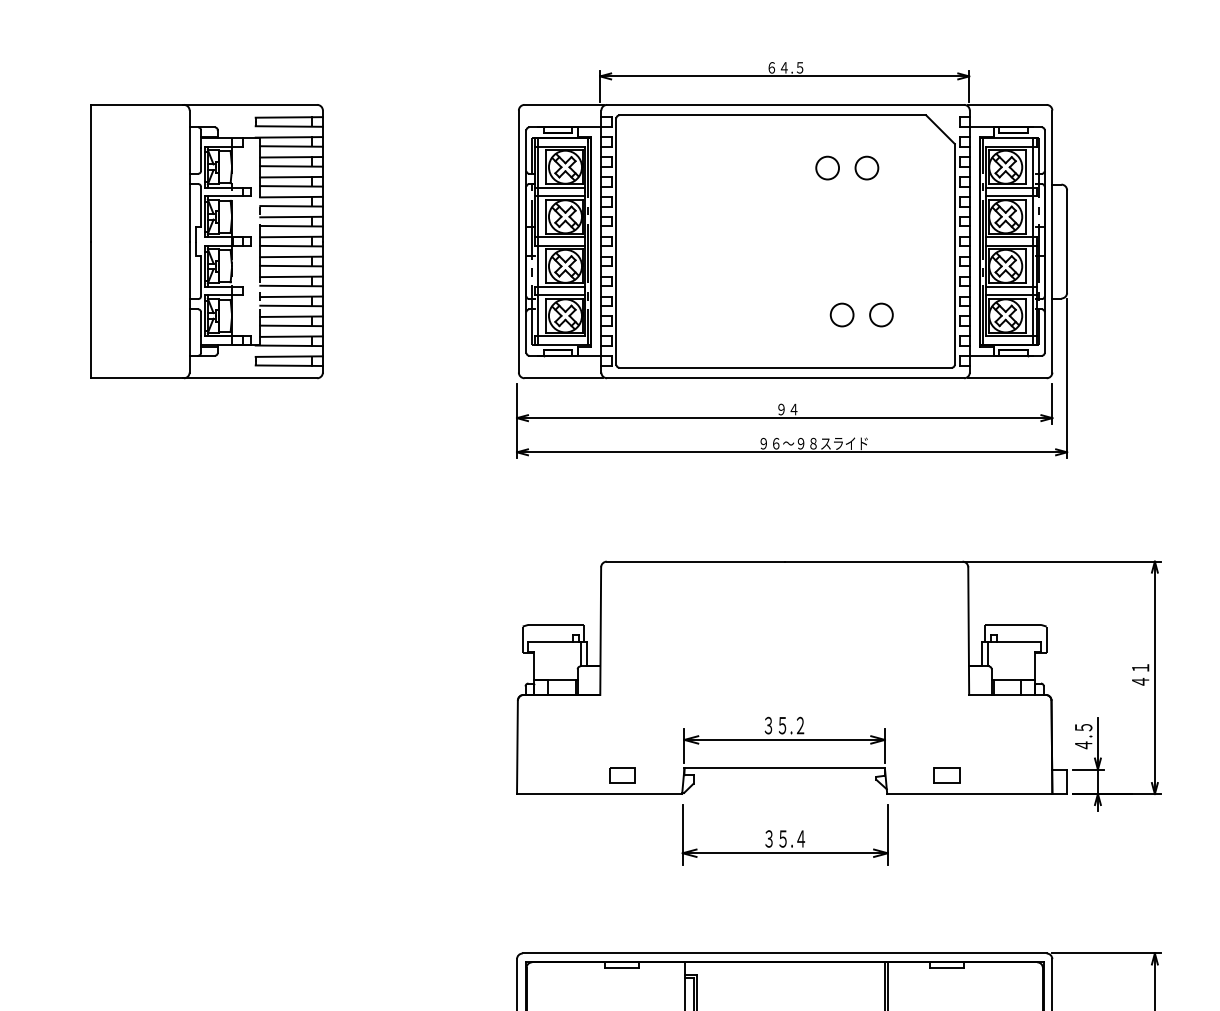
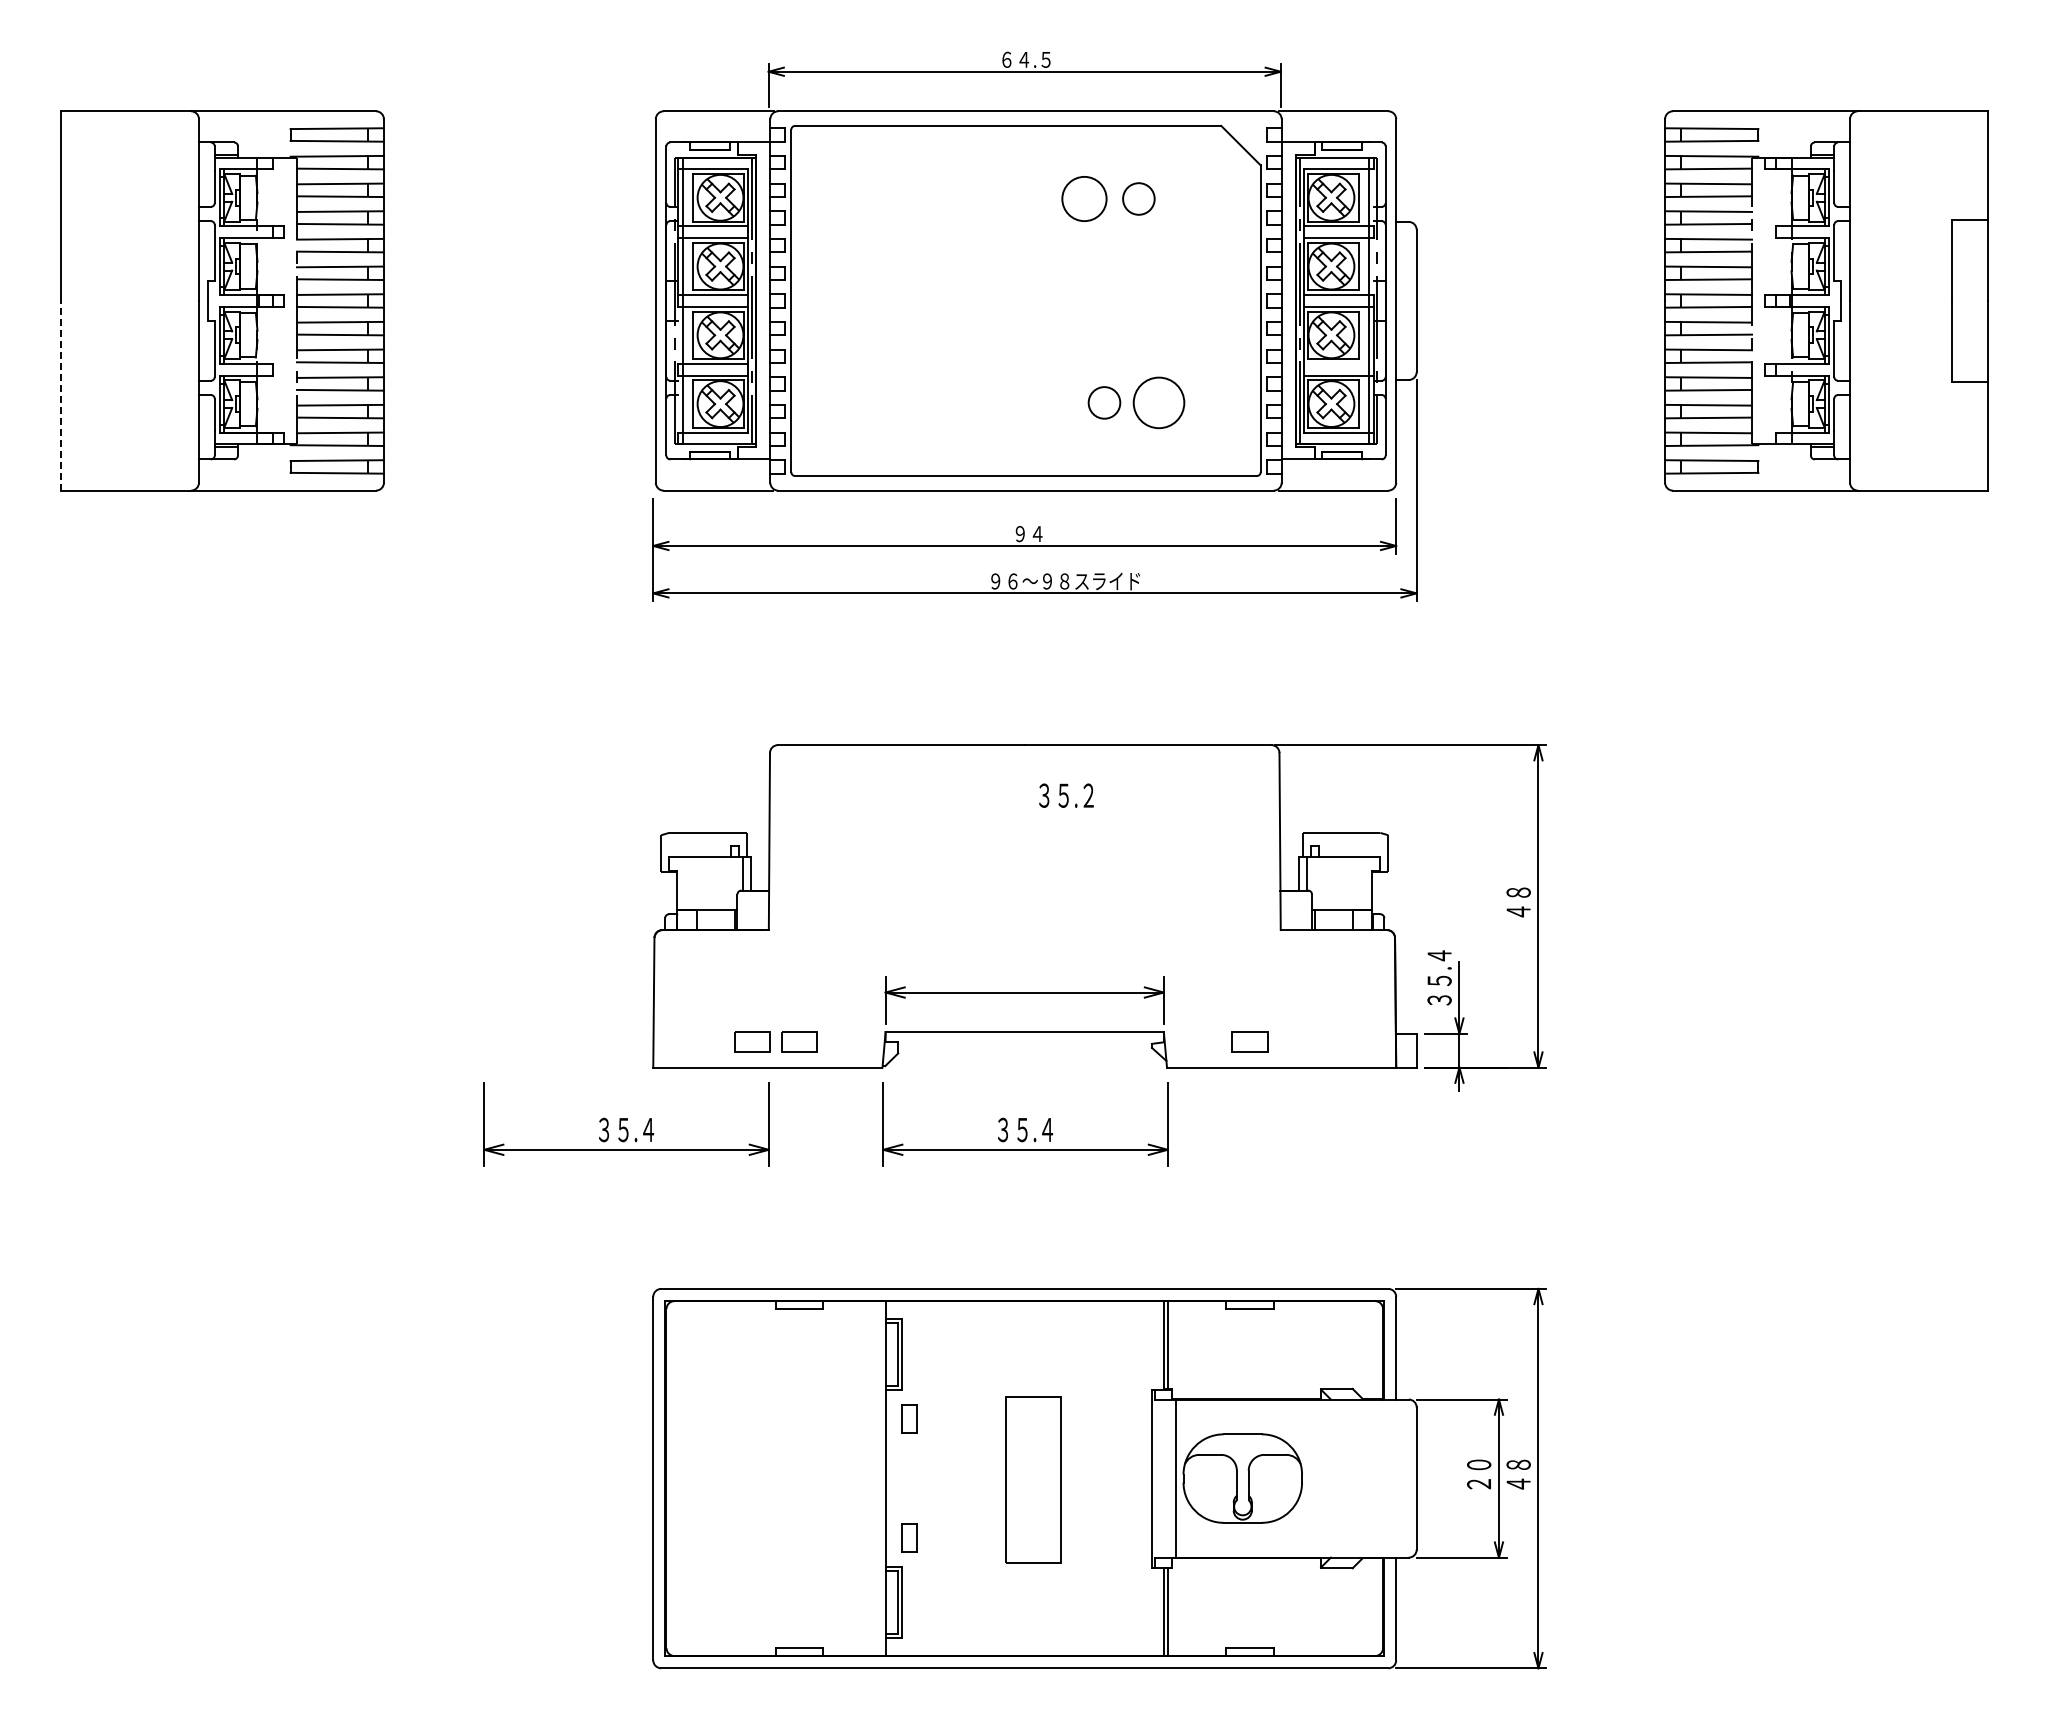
circle: (827, 167) -> (1083, 198), size x1.4
line: (1010, 286) -> (1338, 363), removed
line: (90, 309) -> (61, 395), solid -> dashed
circle: (881, 314) -> (1158, 402), size x1.6
text: (1140, 667) -> (1518, 892), ４１ -> ４８
text: (784, 725) -> (1066, 795), moved
text: (1083, 729) -> (1439, 977), ４.５ -> ３５.４
part: (588, 775) -> (752, 1041), added
part: (497, 835) -> (626, 1124), added

